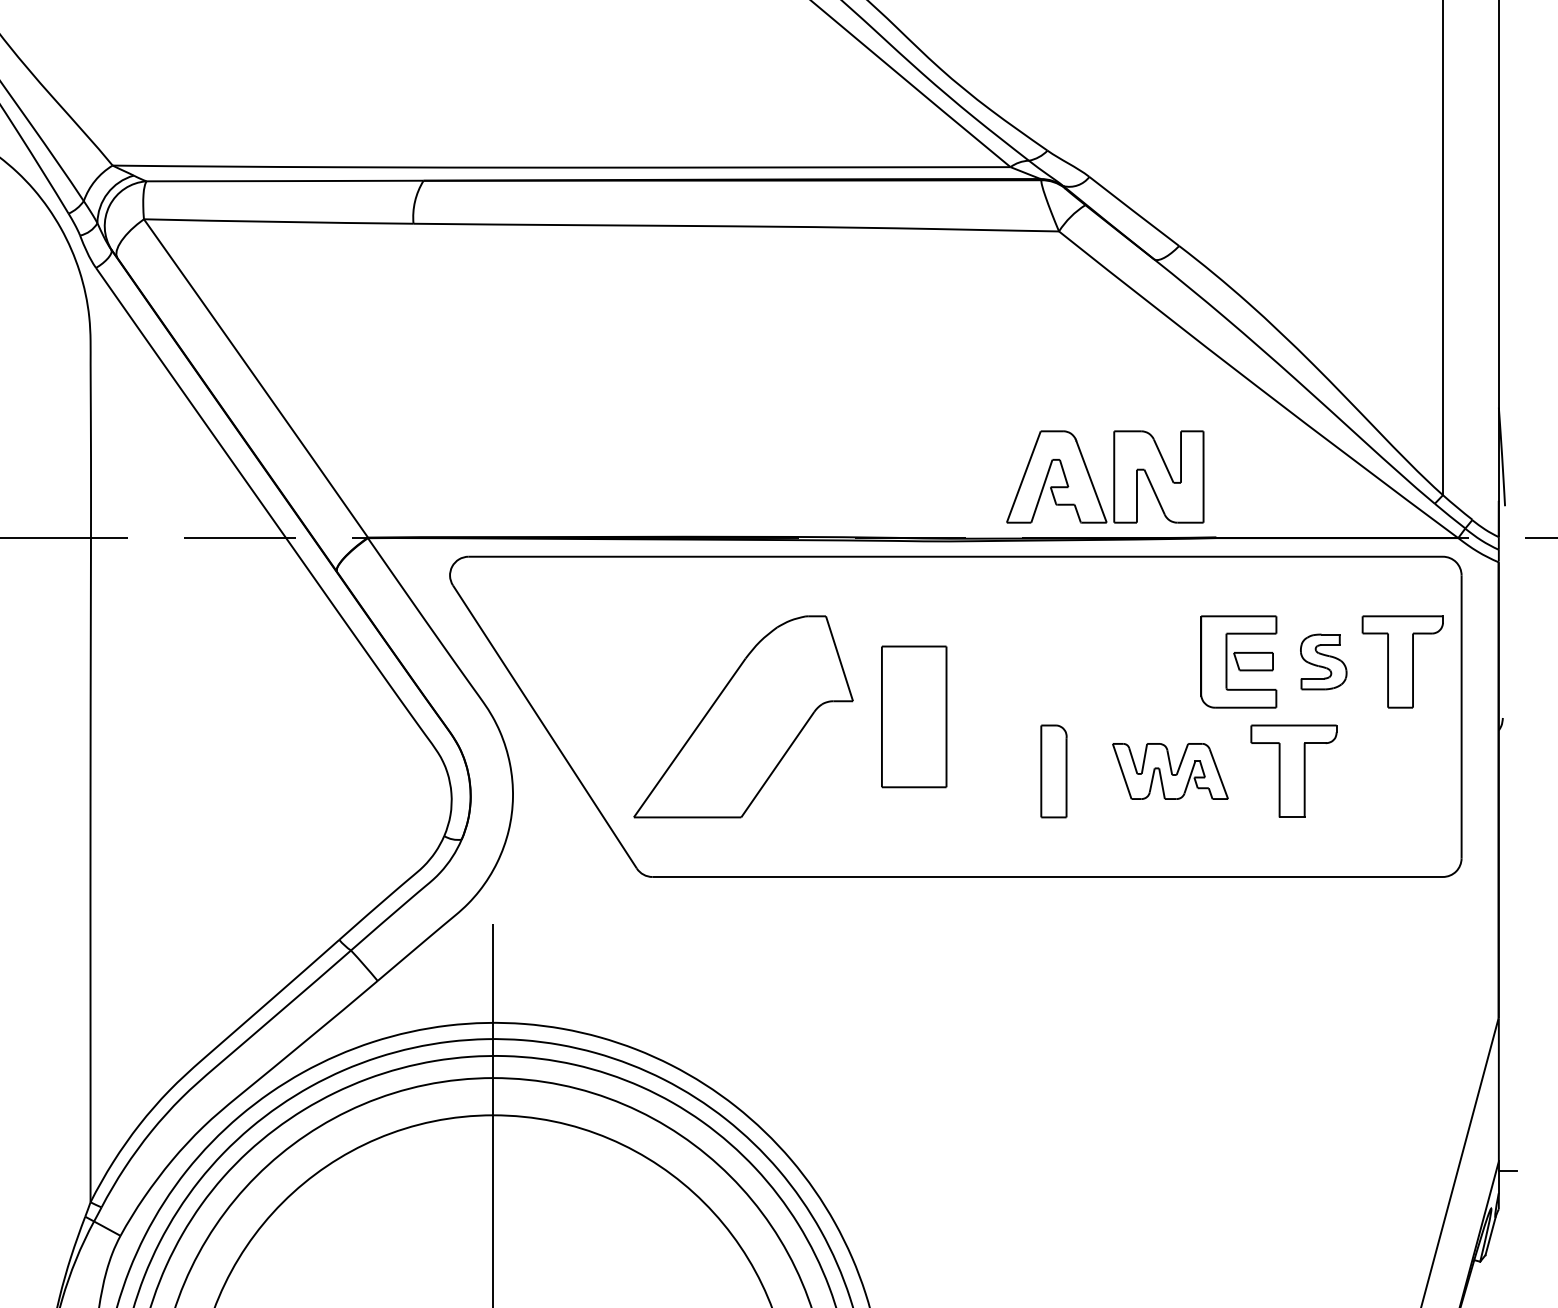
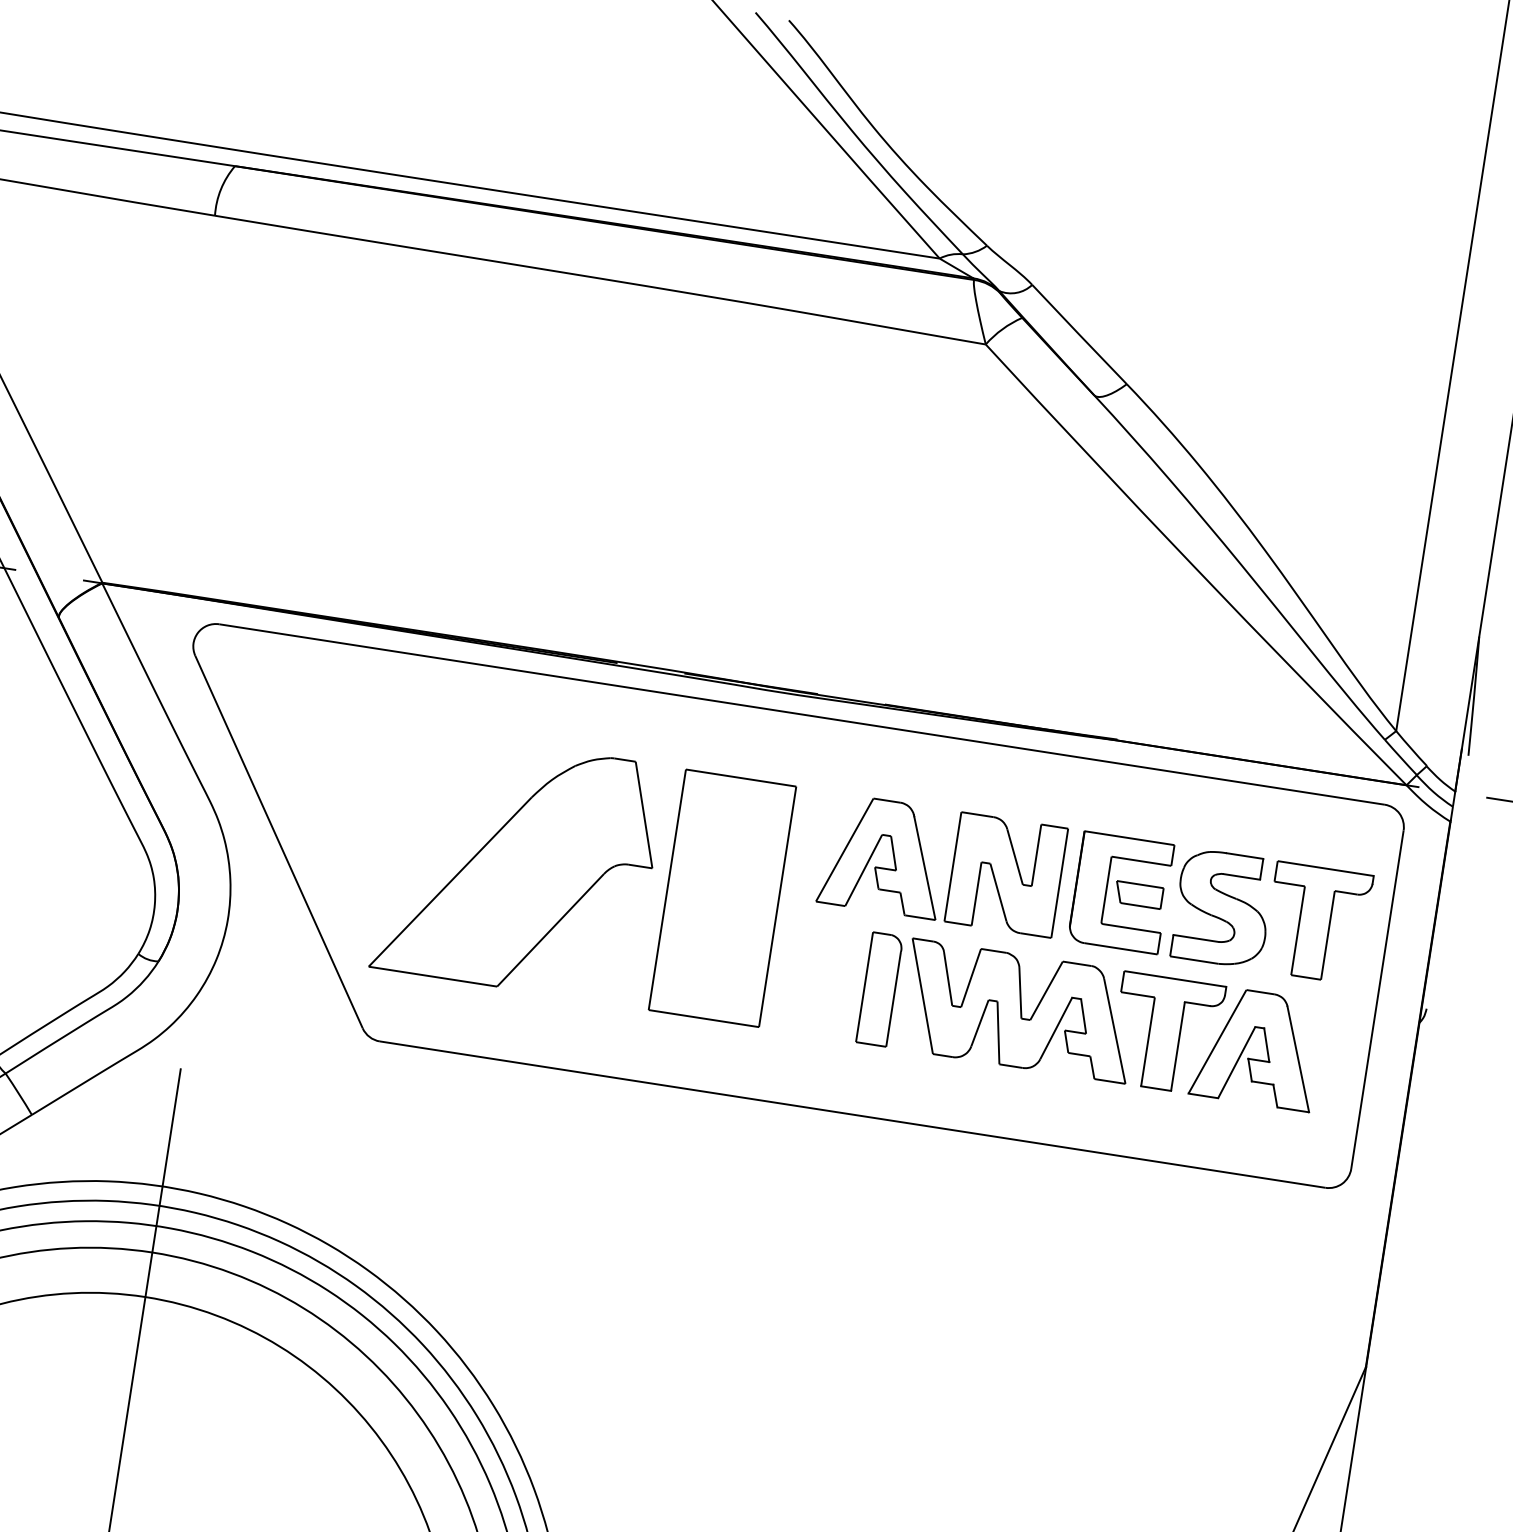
part: (1113, 476) -> (952, 866), moved
part: (1323, 661) -> (1222, 907), size x1.67
part: (914, 716) -> (723, 897), size x1.43
part: (1376, 770) -> (1265, 1048), added
part: (1170, 771) -> (1019, 1011), size x1.67

